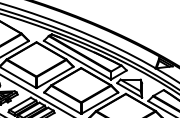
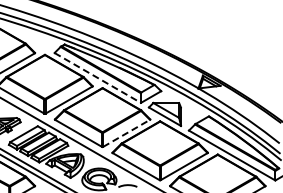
line: (77, 59) -> (97, 77), solid -> dashed
line: (100, 103) -> (127, 133), solid -> dashed

